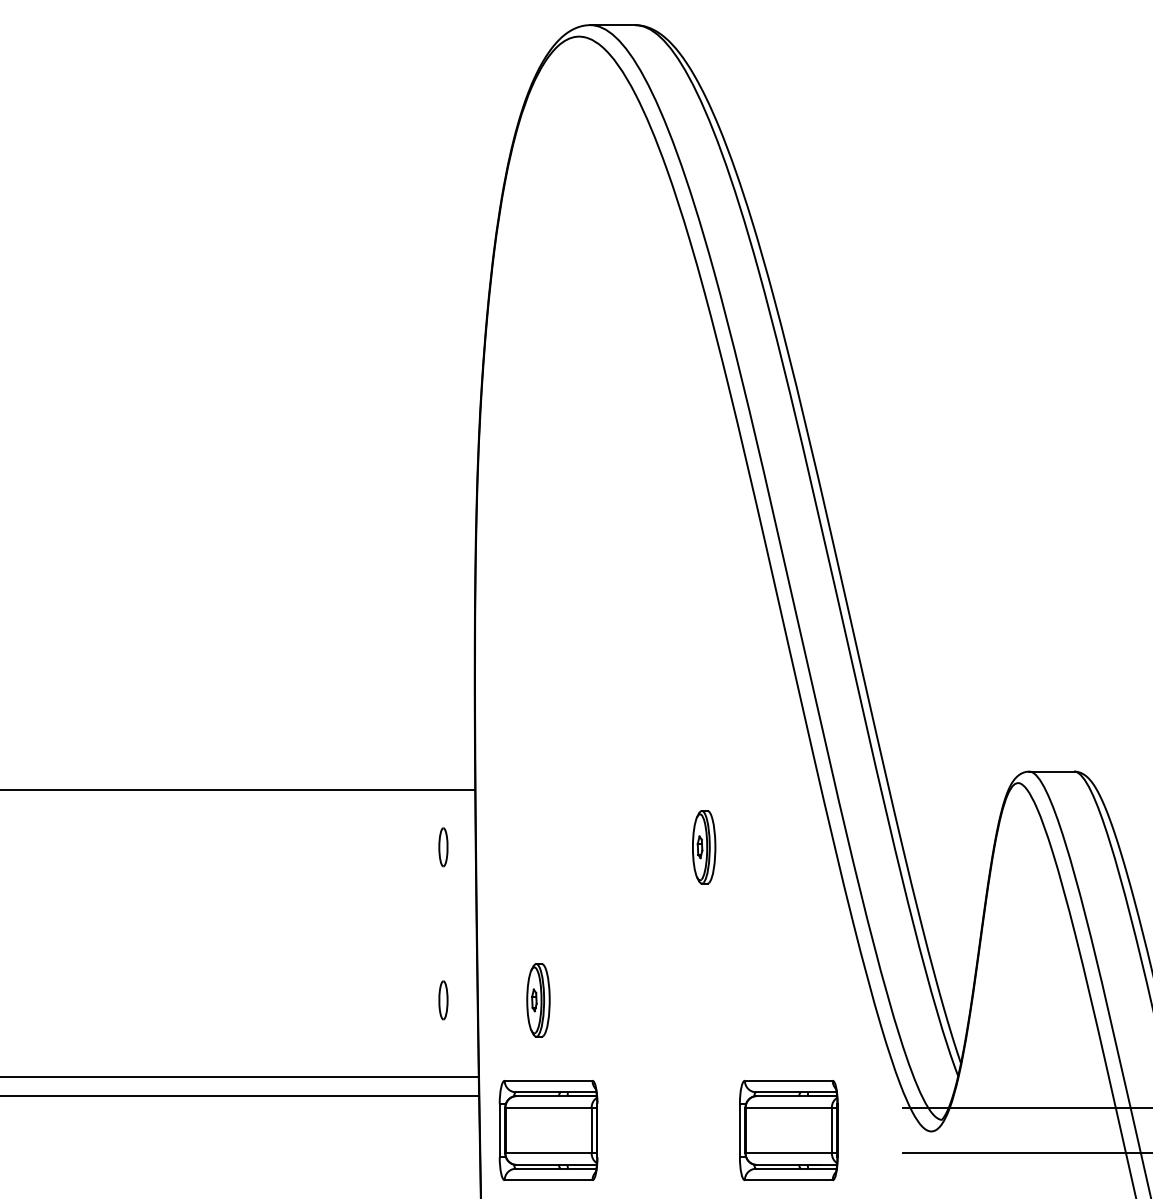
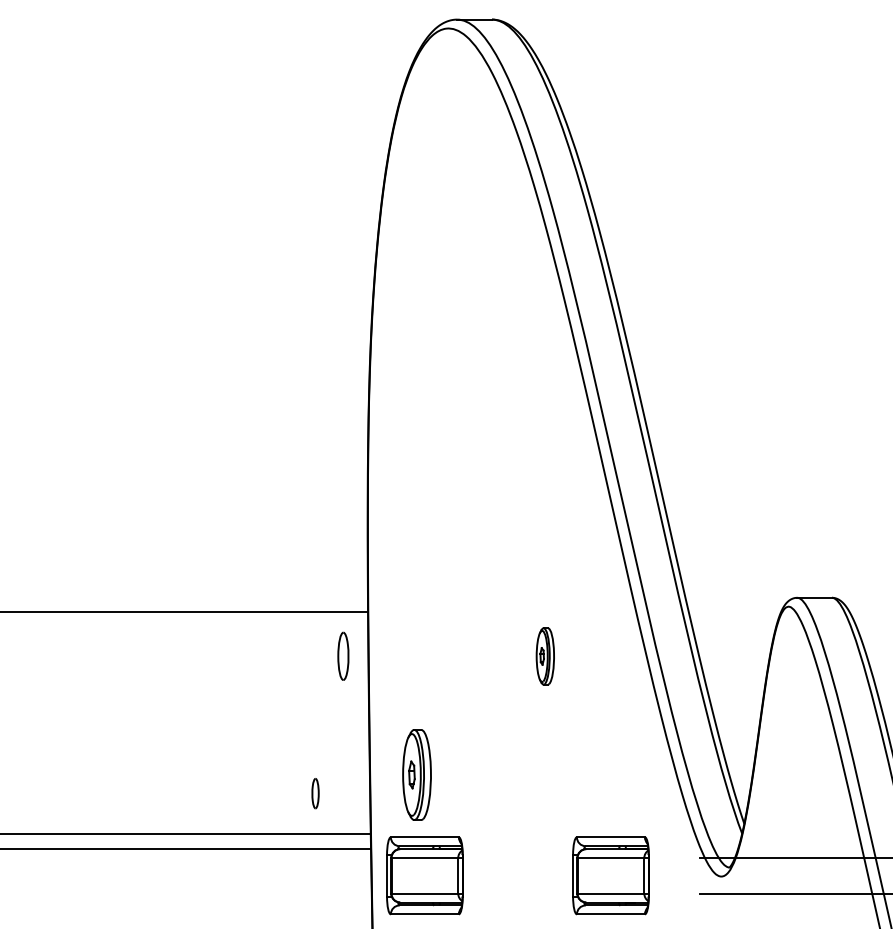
part: (443, 847) -> (343, 656), size x1.6
part: (443, 1000) -> (315, 793), moved
part: (538, 1000) -> (417, 775), size x1.6

